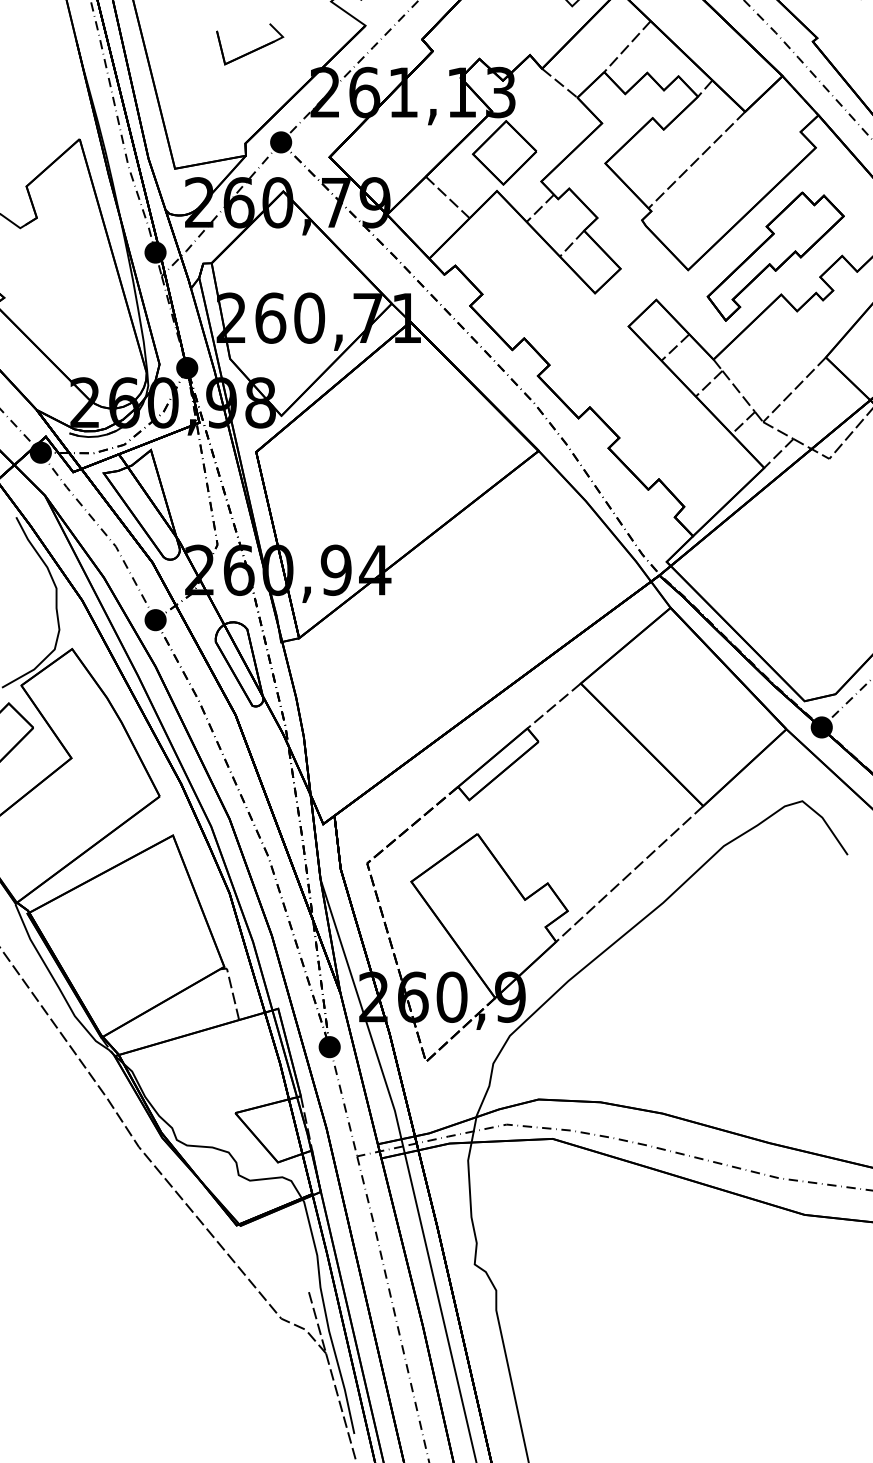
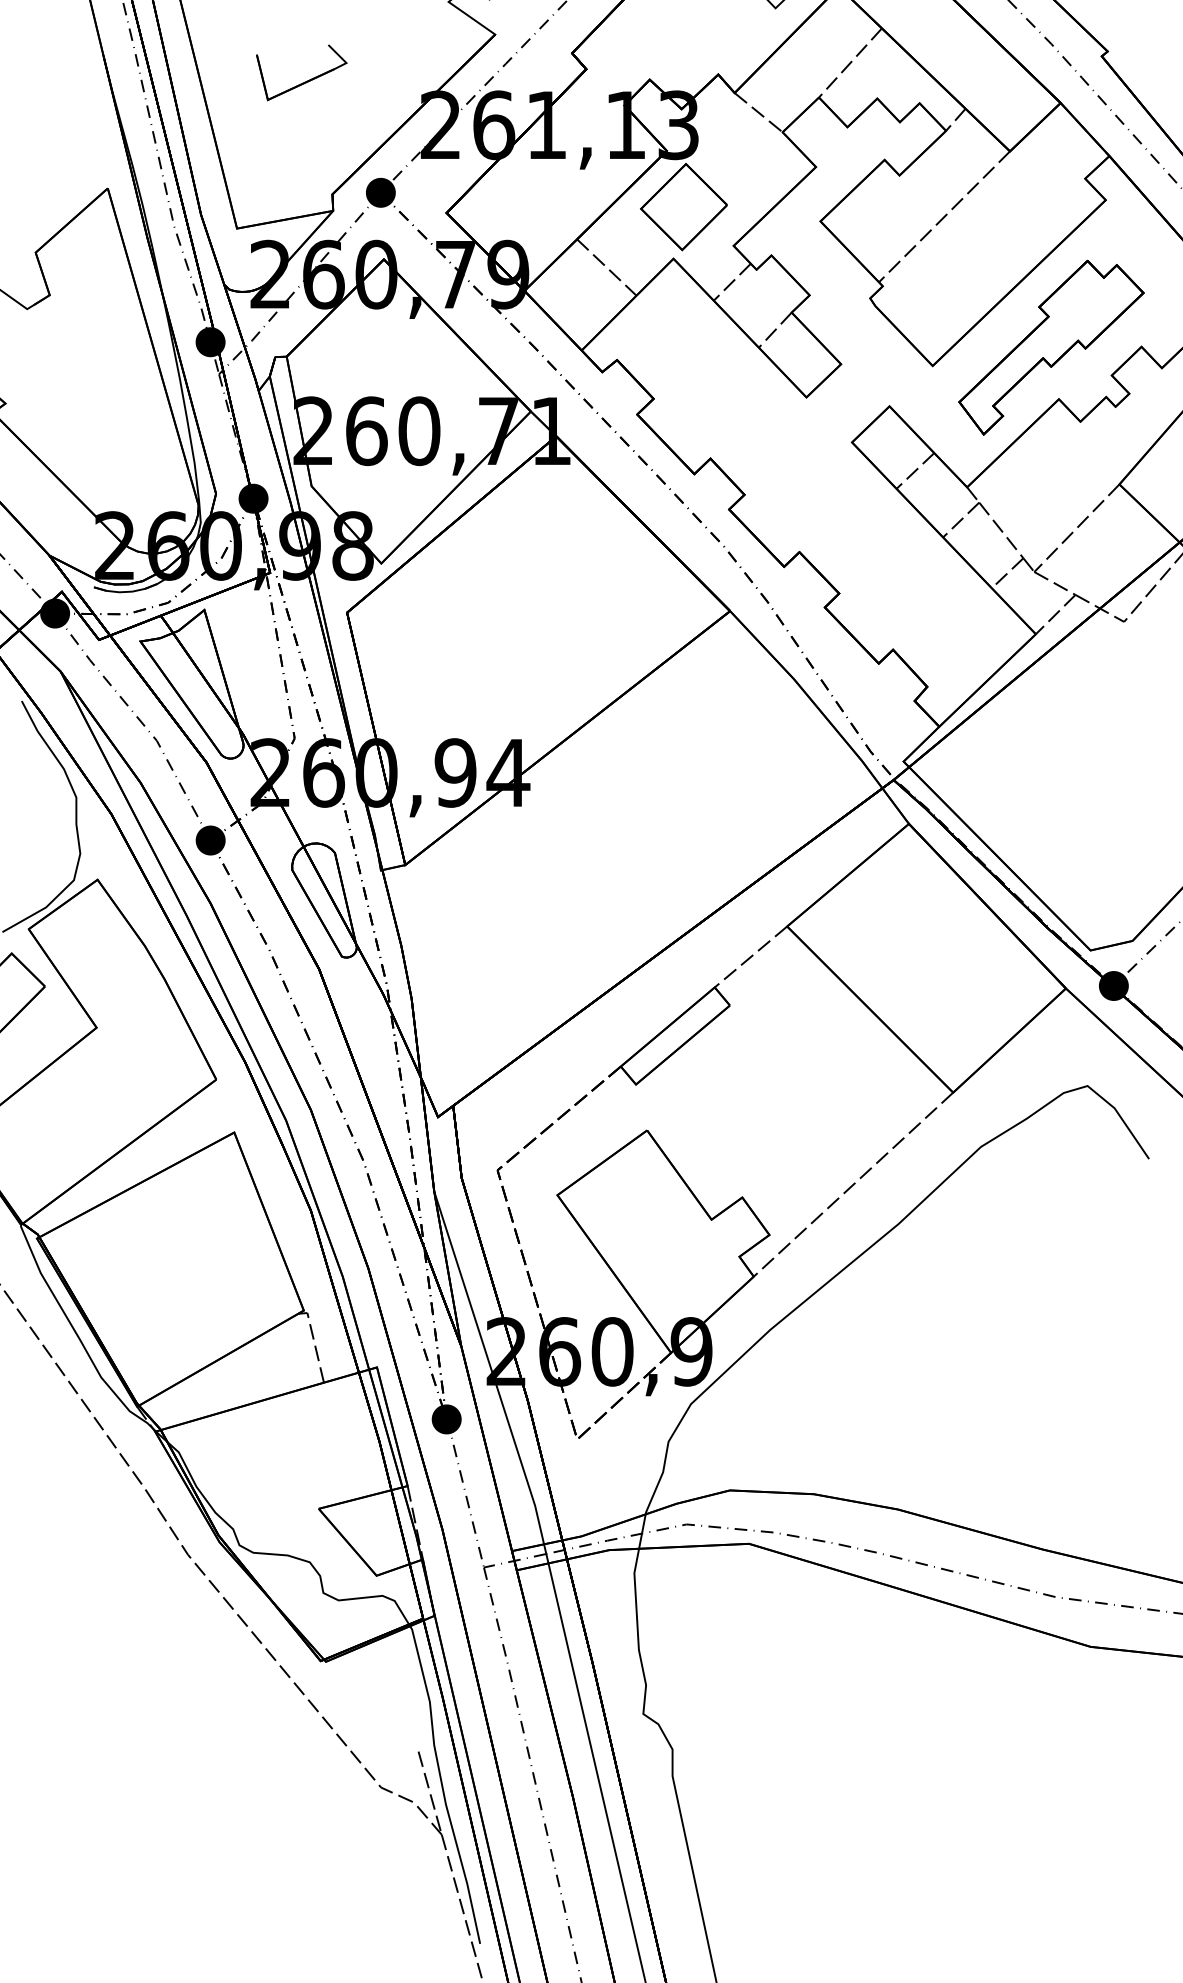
part: (252, 50) -> (304, 81), moved

